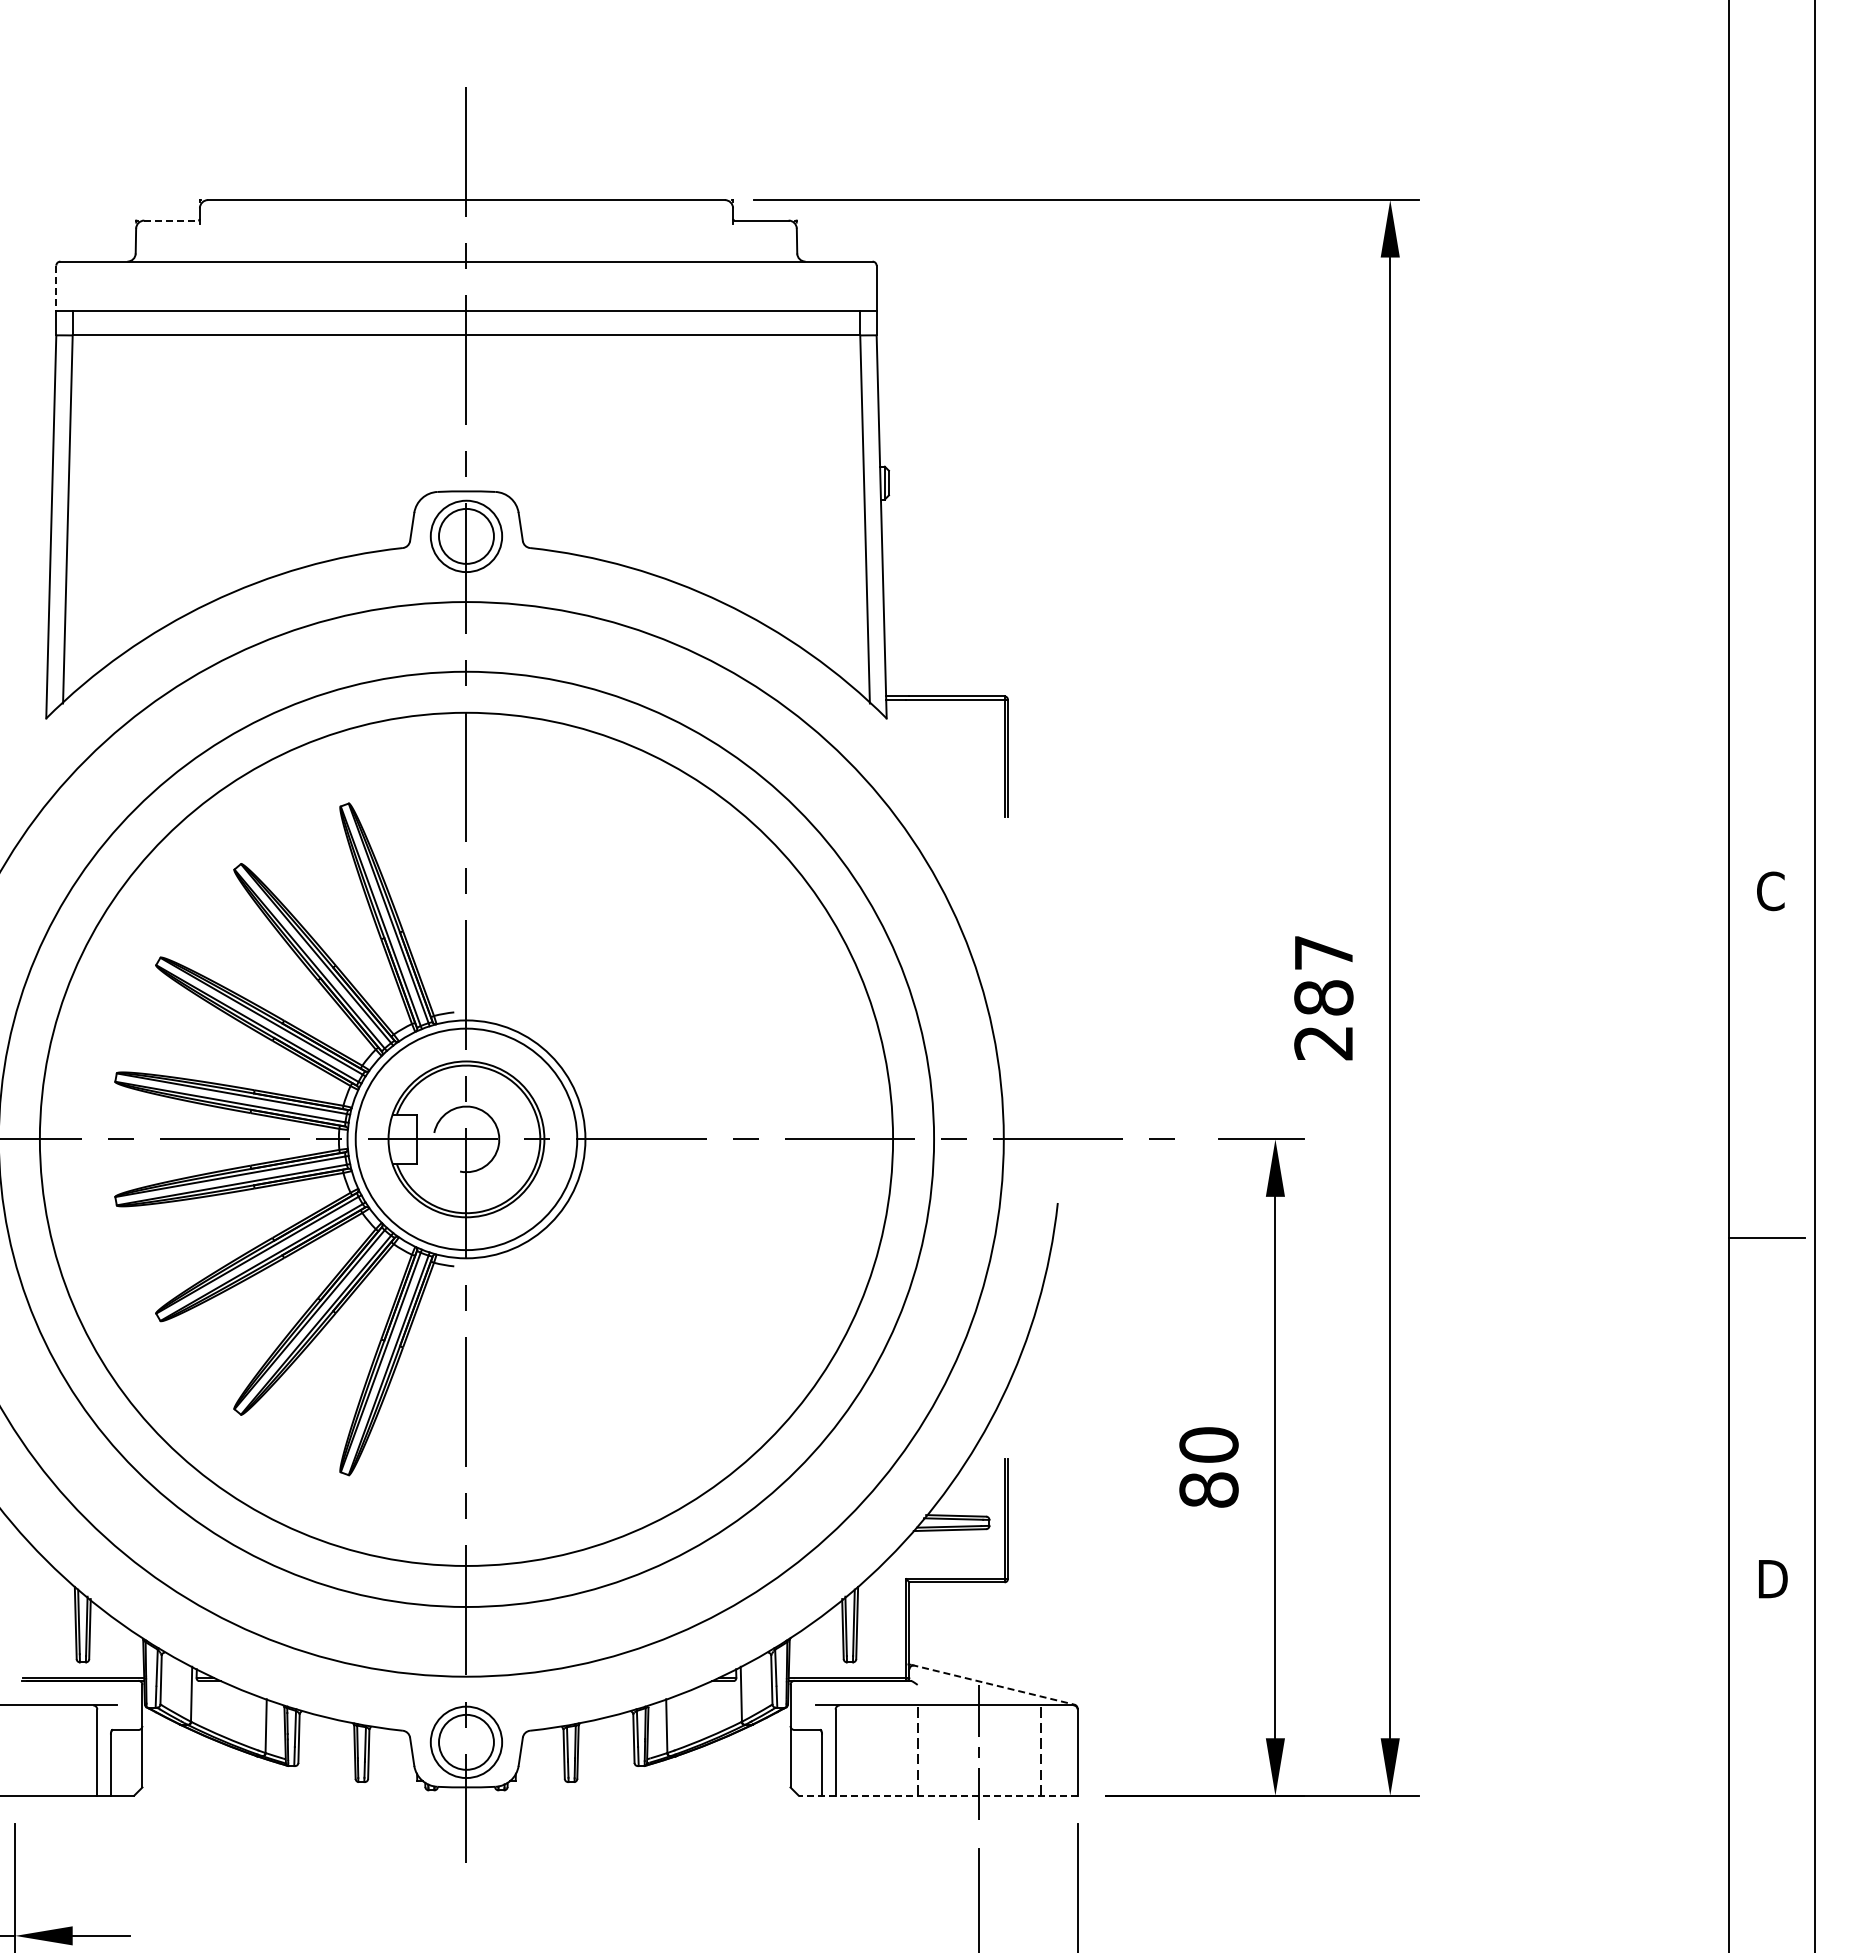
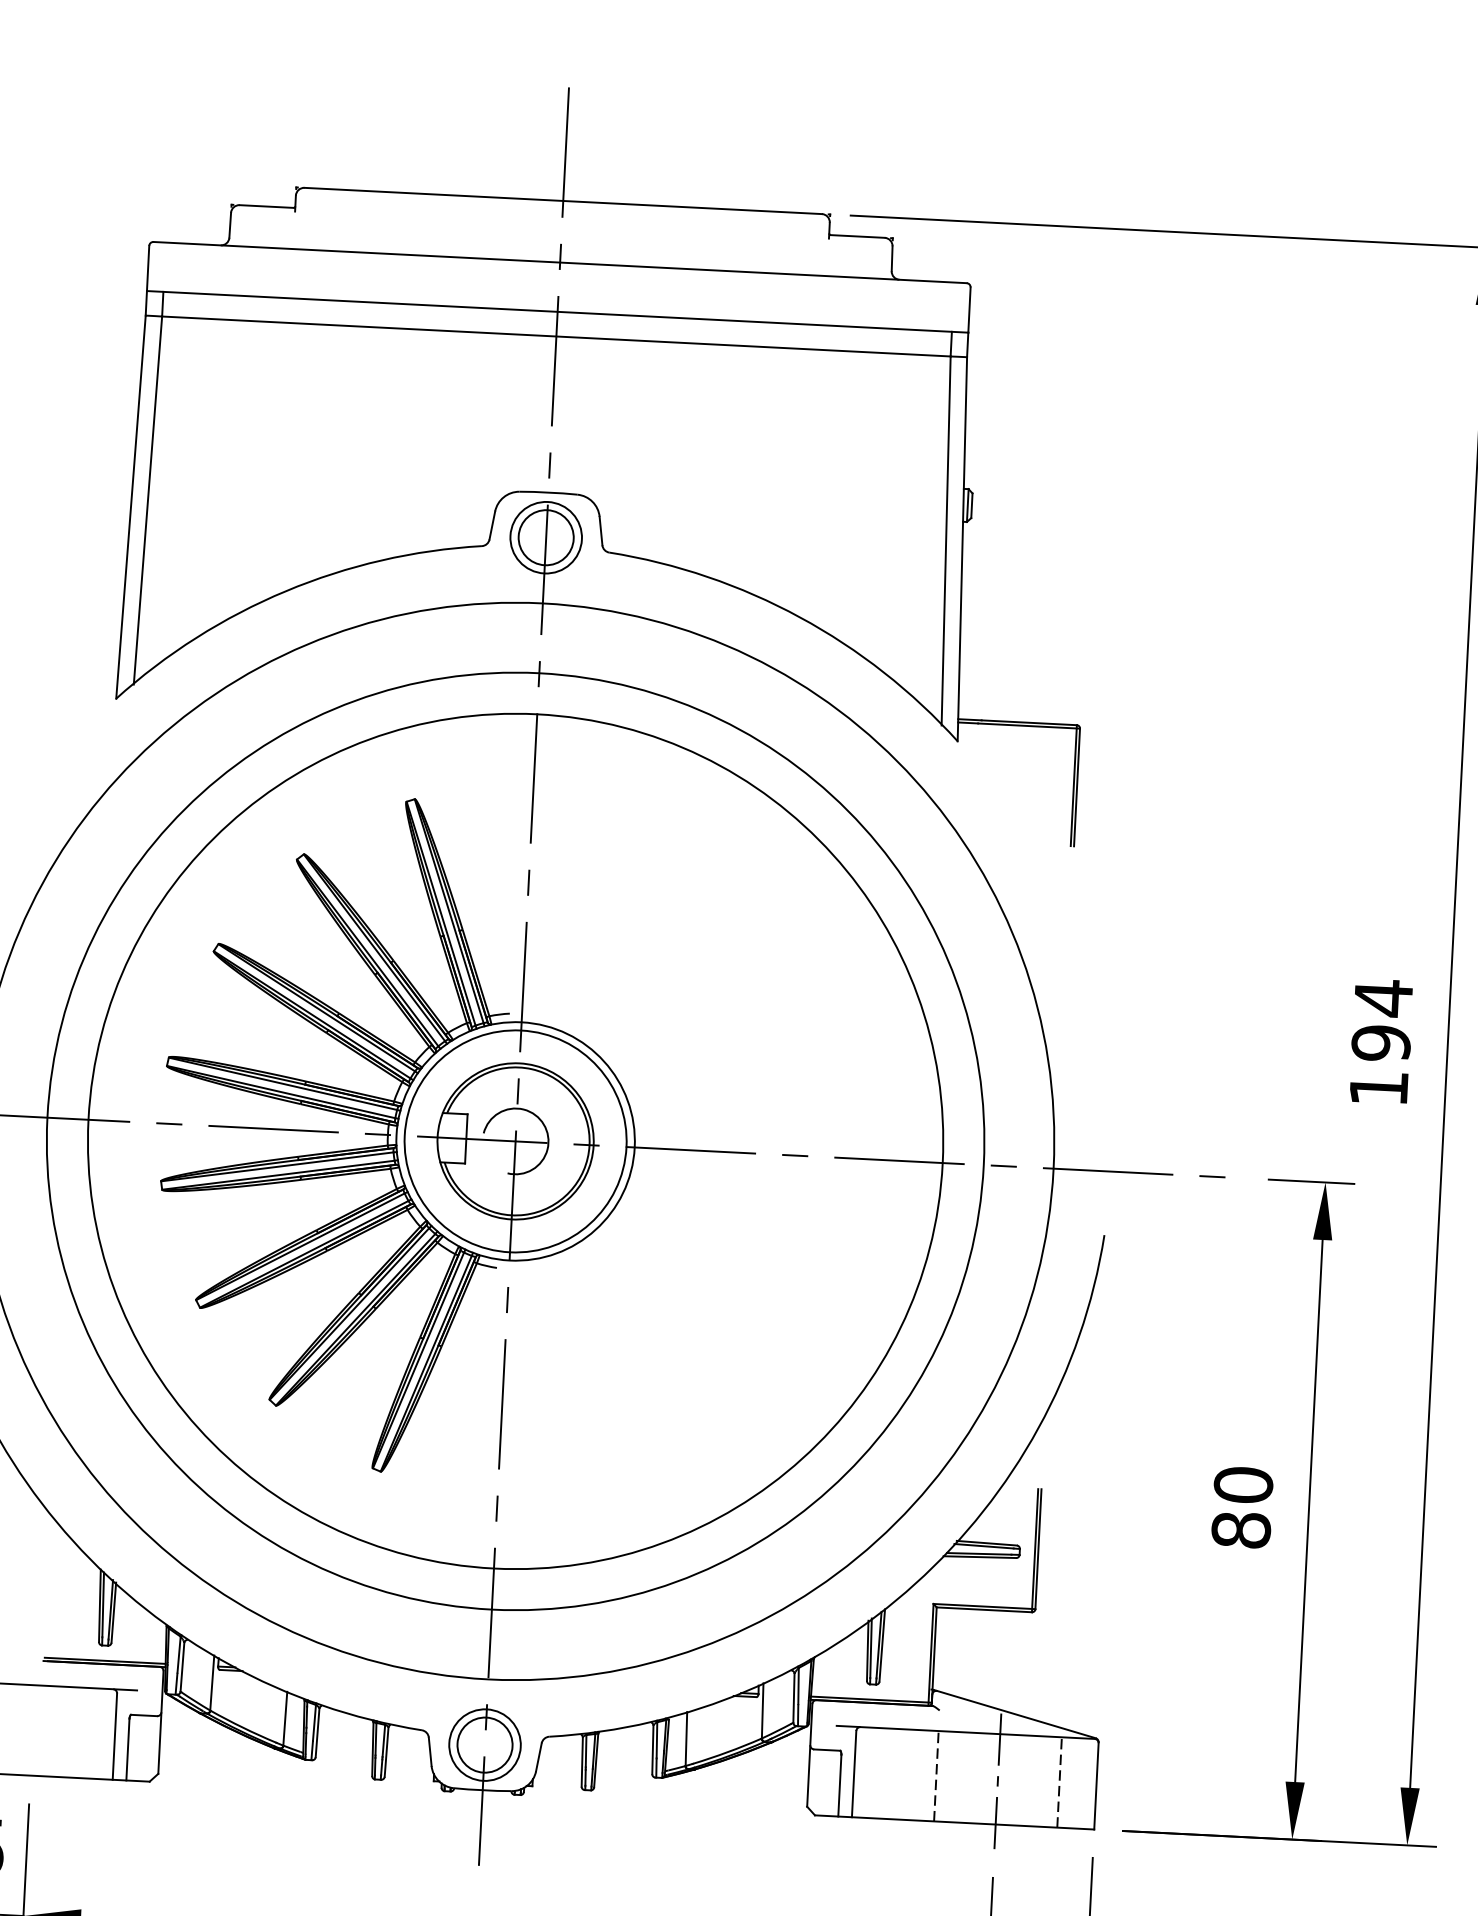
line: (171, 220) -> (266, 206), dashed -> solid
line: (56, 288) -> (148, 268), dashed -> solid
text: (1323, 997) -> (1380, 1042), 287 -> 194
line: (992, 1684) -> (1014, 1713), dashed -> solid
line: (937, 1795) -> (953, 1822), dashed -> solid

